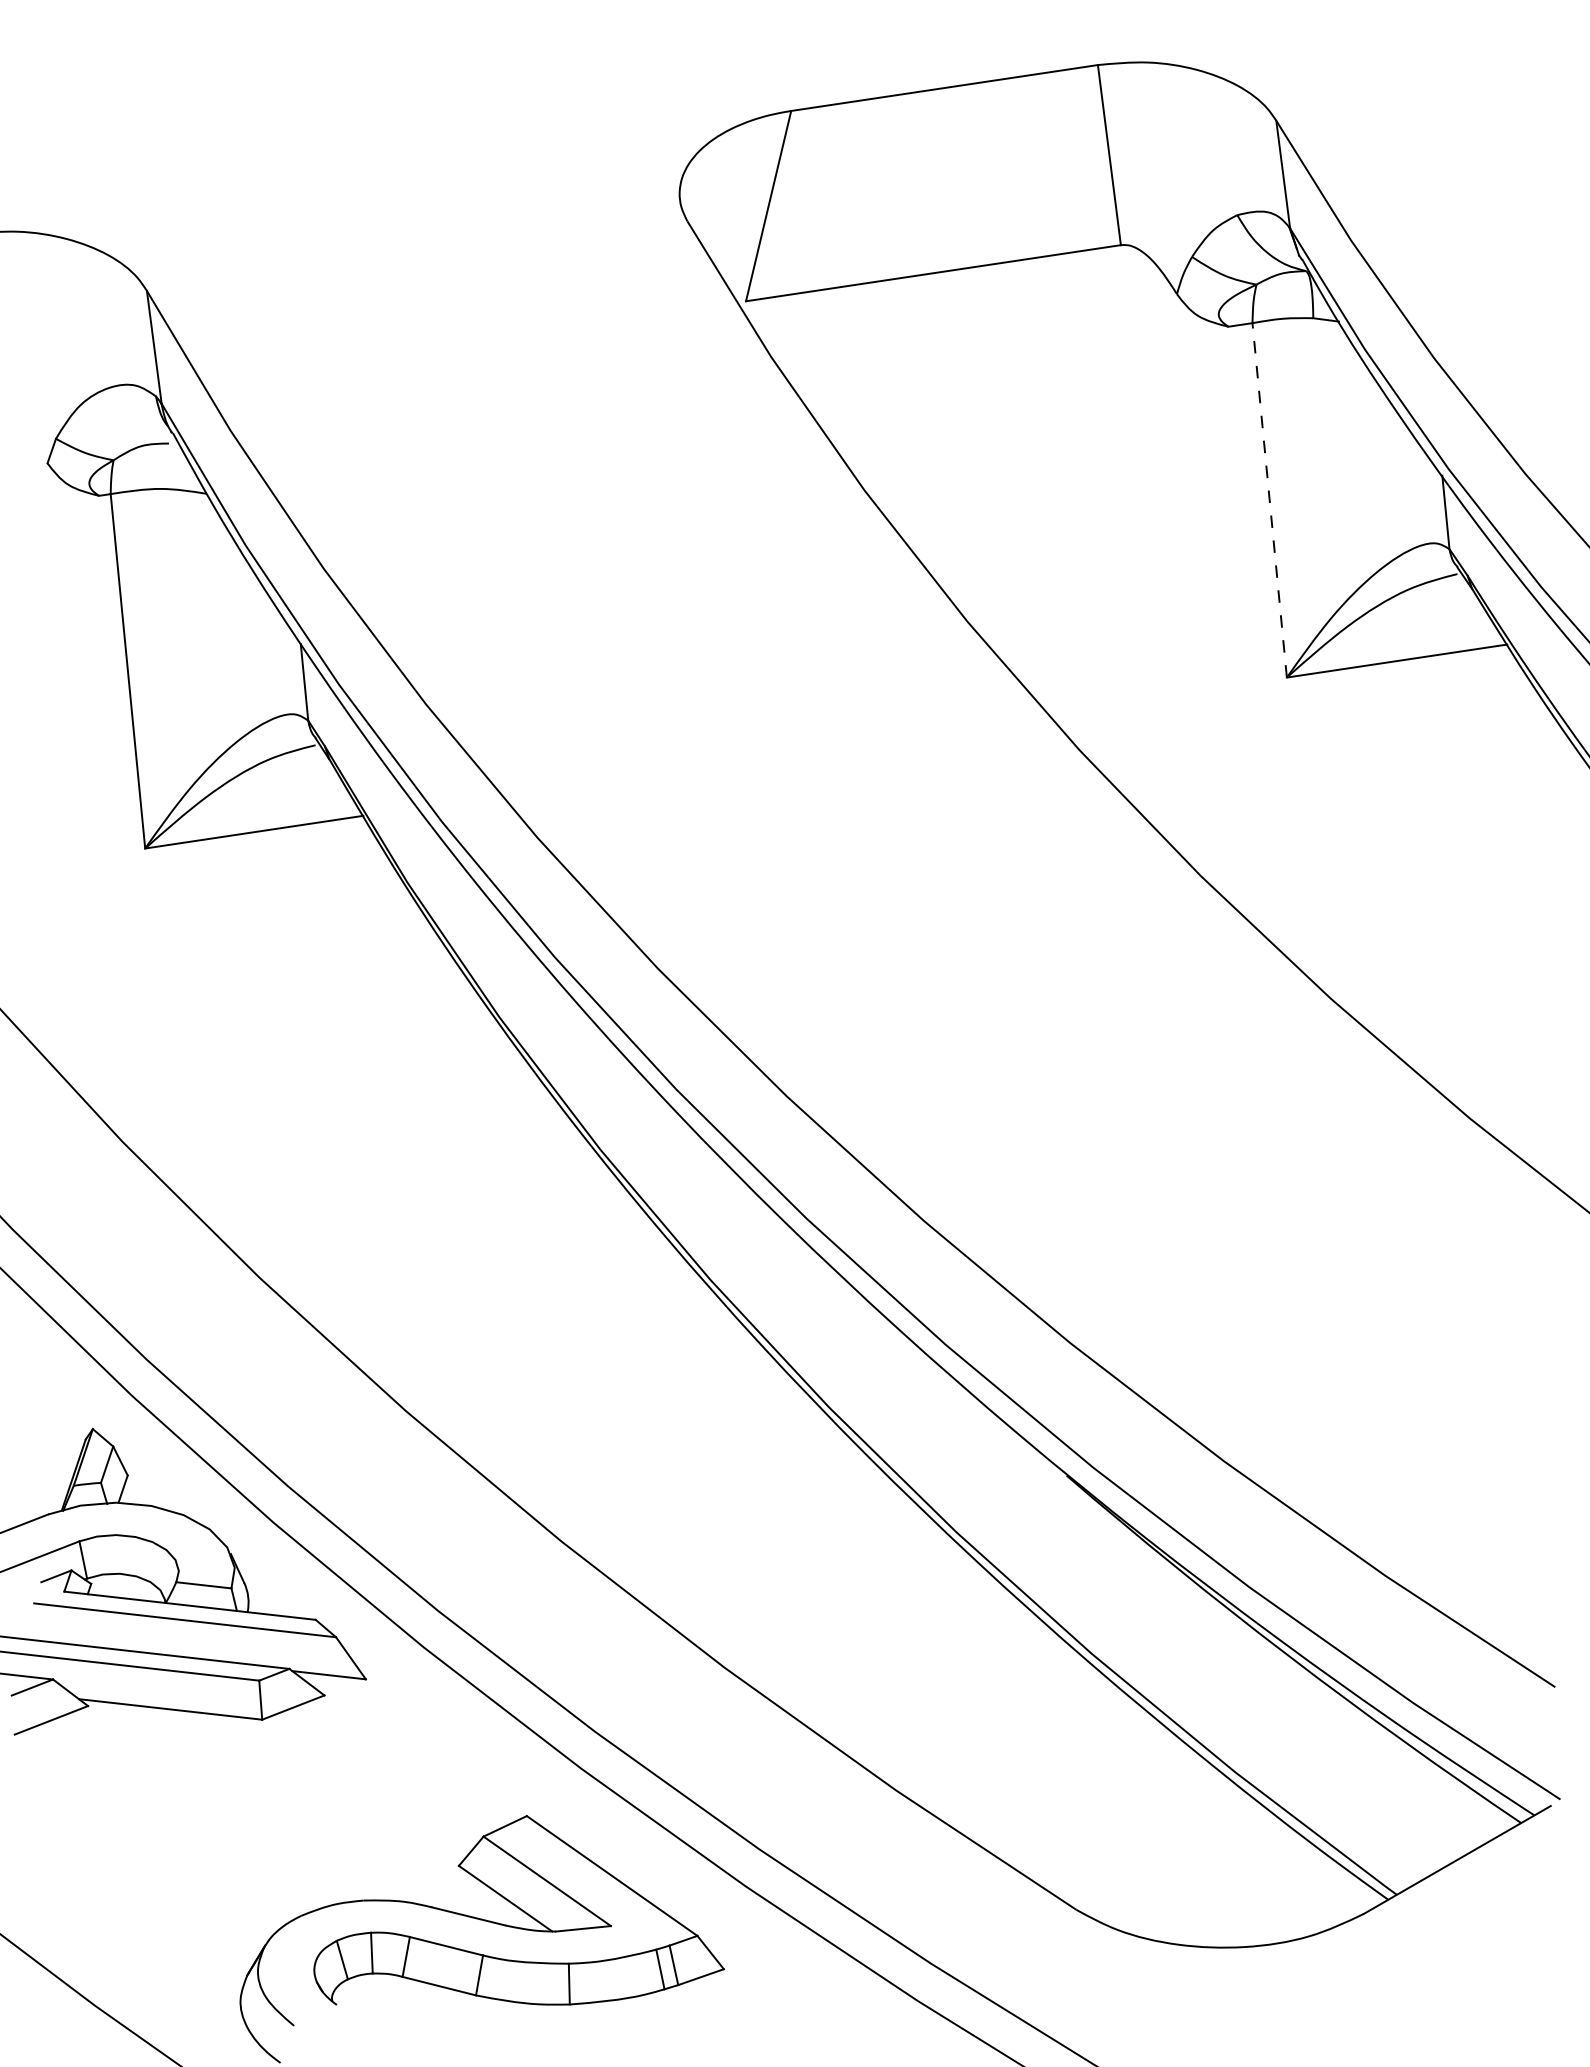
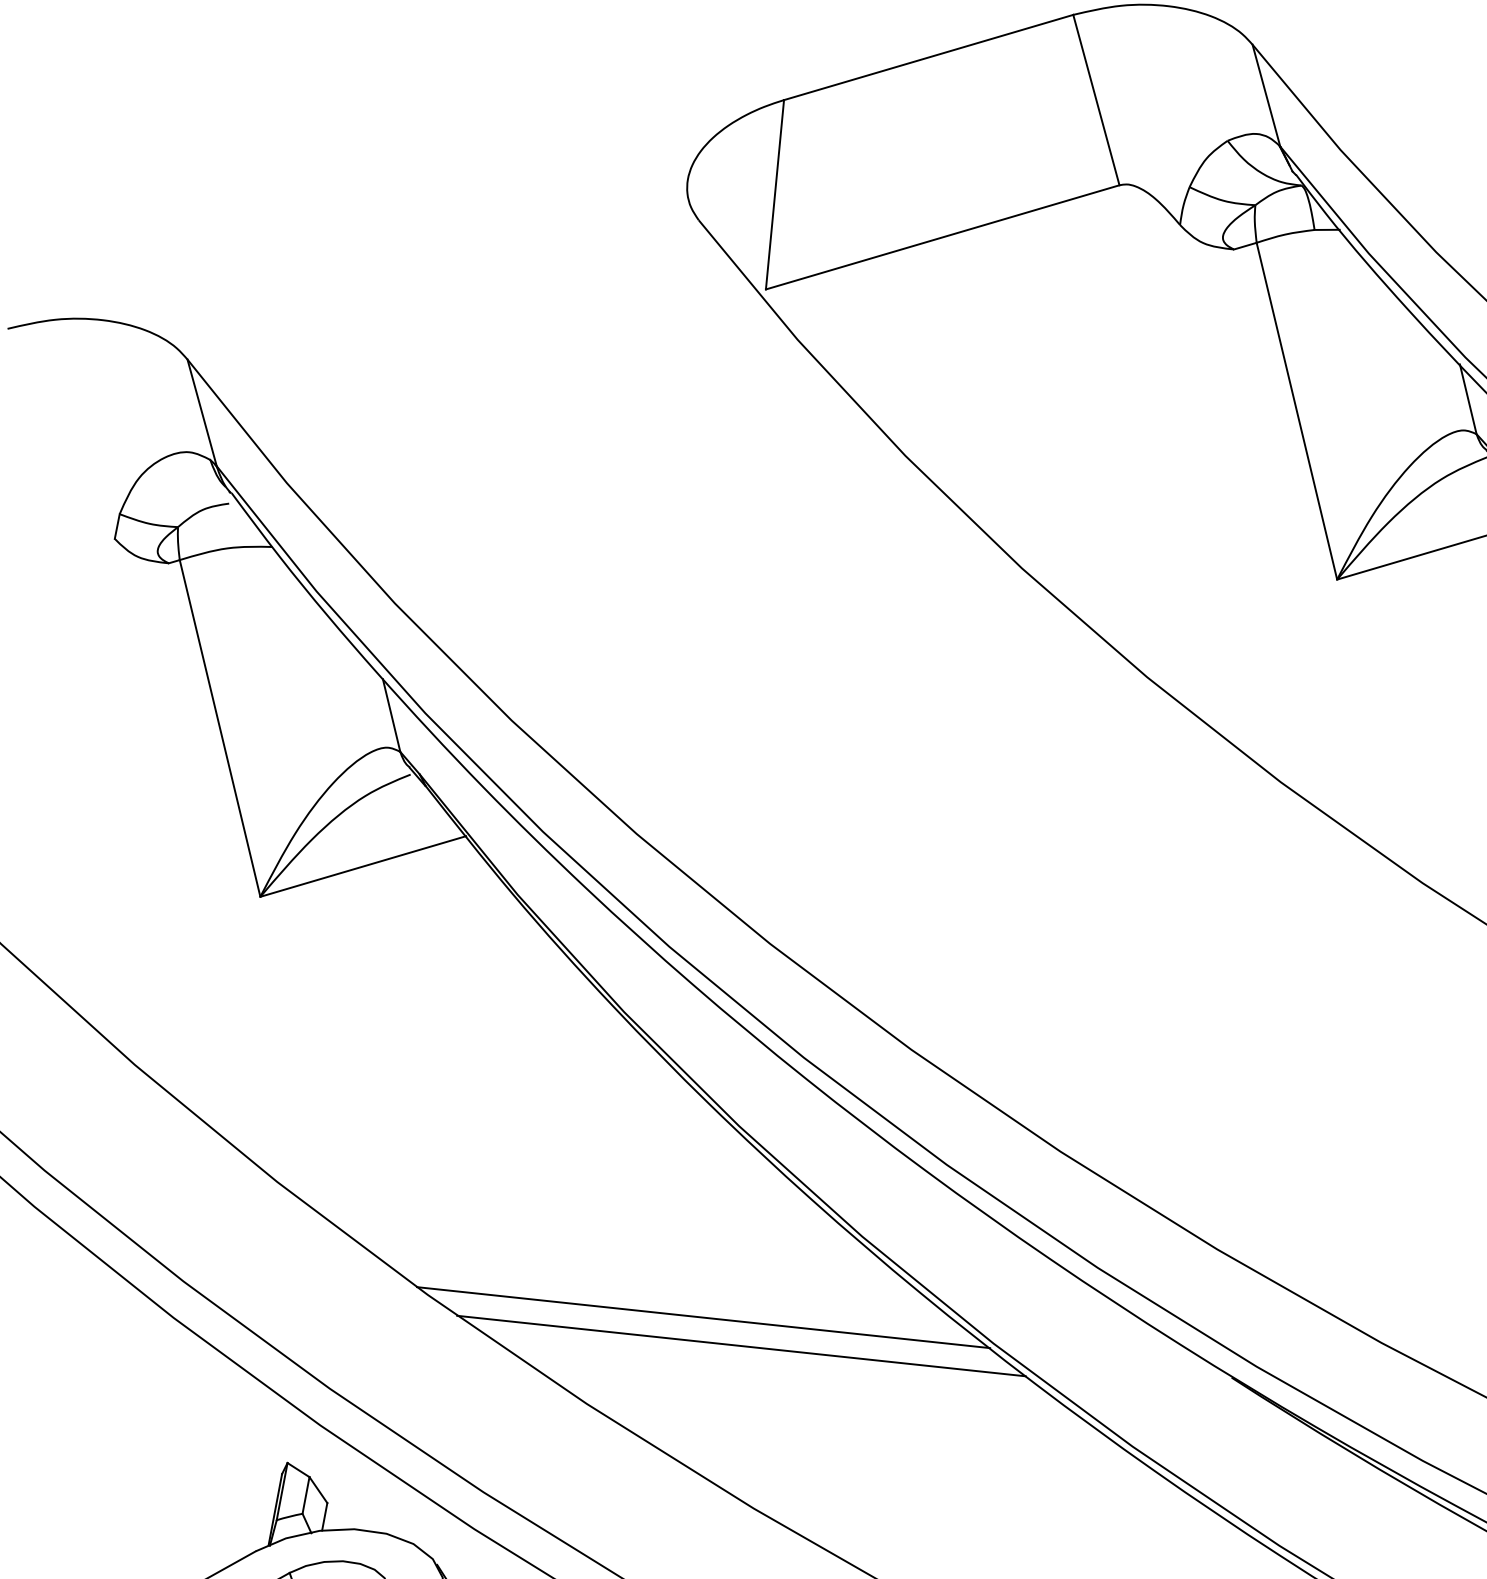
line: (1269, 499) -> (1296, 410), dashed -> solid
line: (536, 1339) -> (702, 1317), added
line: (571, 1374) -> (741, 1346), added

